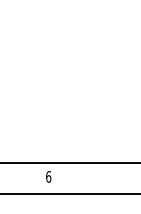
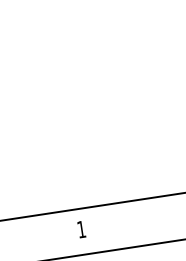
text: (48, 176) -> (81, 228), 6 -> 1

